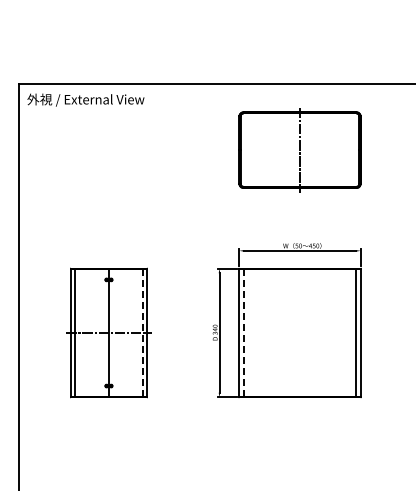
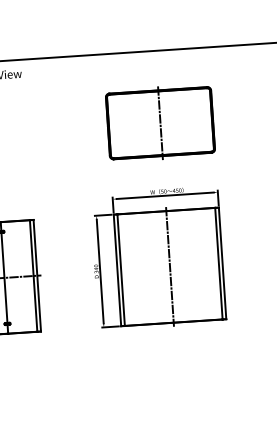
part: (299, 150) -> (160, 123), moved
line: (142, 332) -> (33, 275), dashed -> solid
line: (300, 332) -> (170, 266), added
line: (243, 333) -> (121, 270), dashed -> solid

